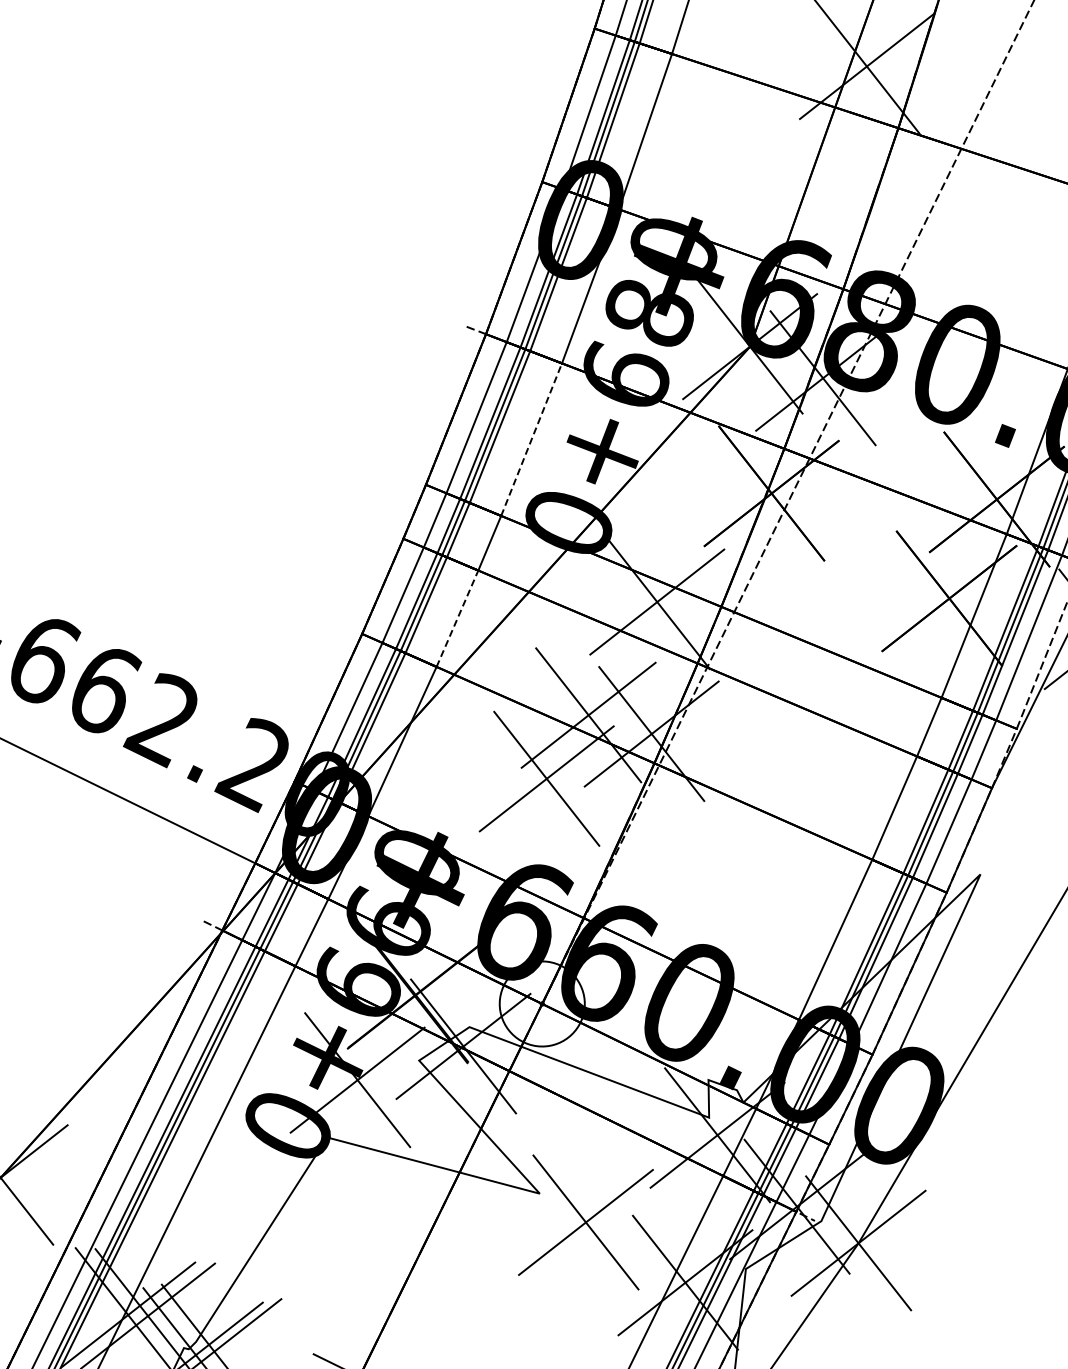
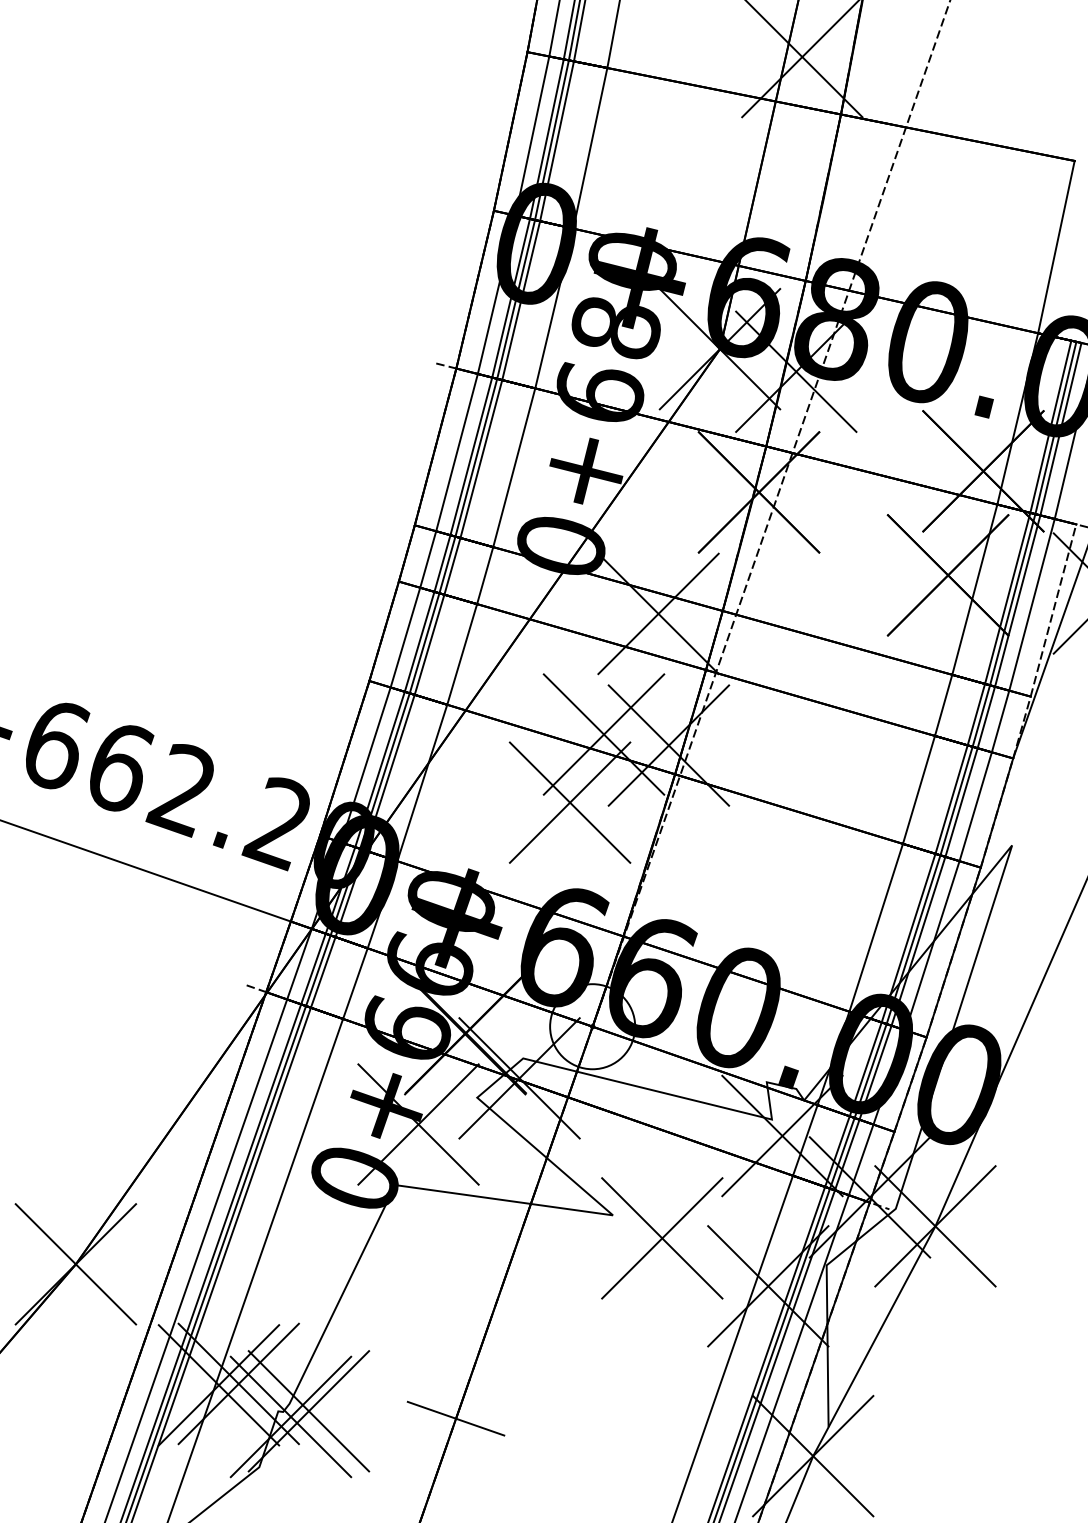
line: (531, 439) -> (514, 467), dashed -> solid
line: (457, 617) -> (462, 653), dashed -> solid

